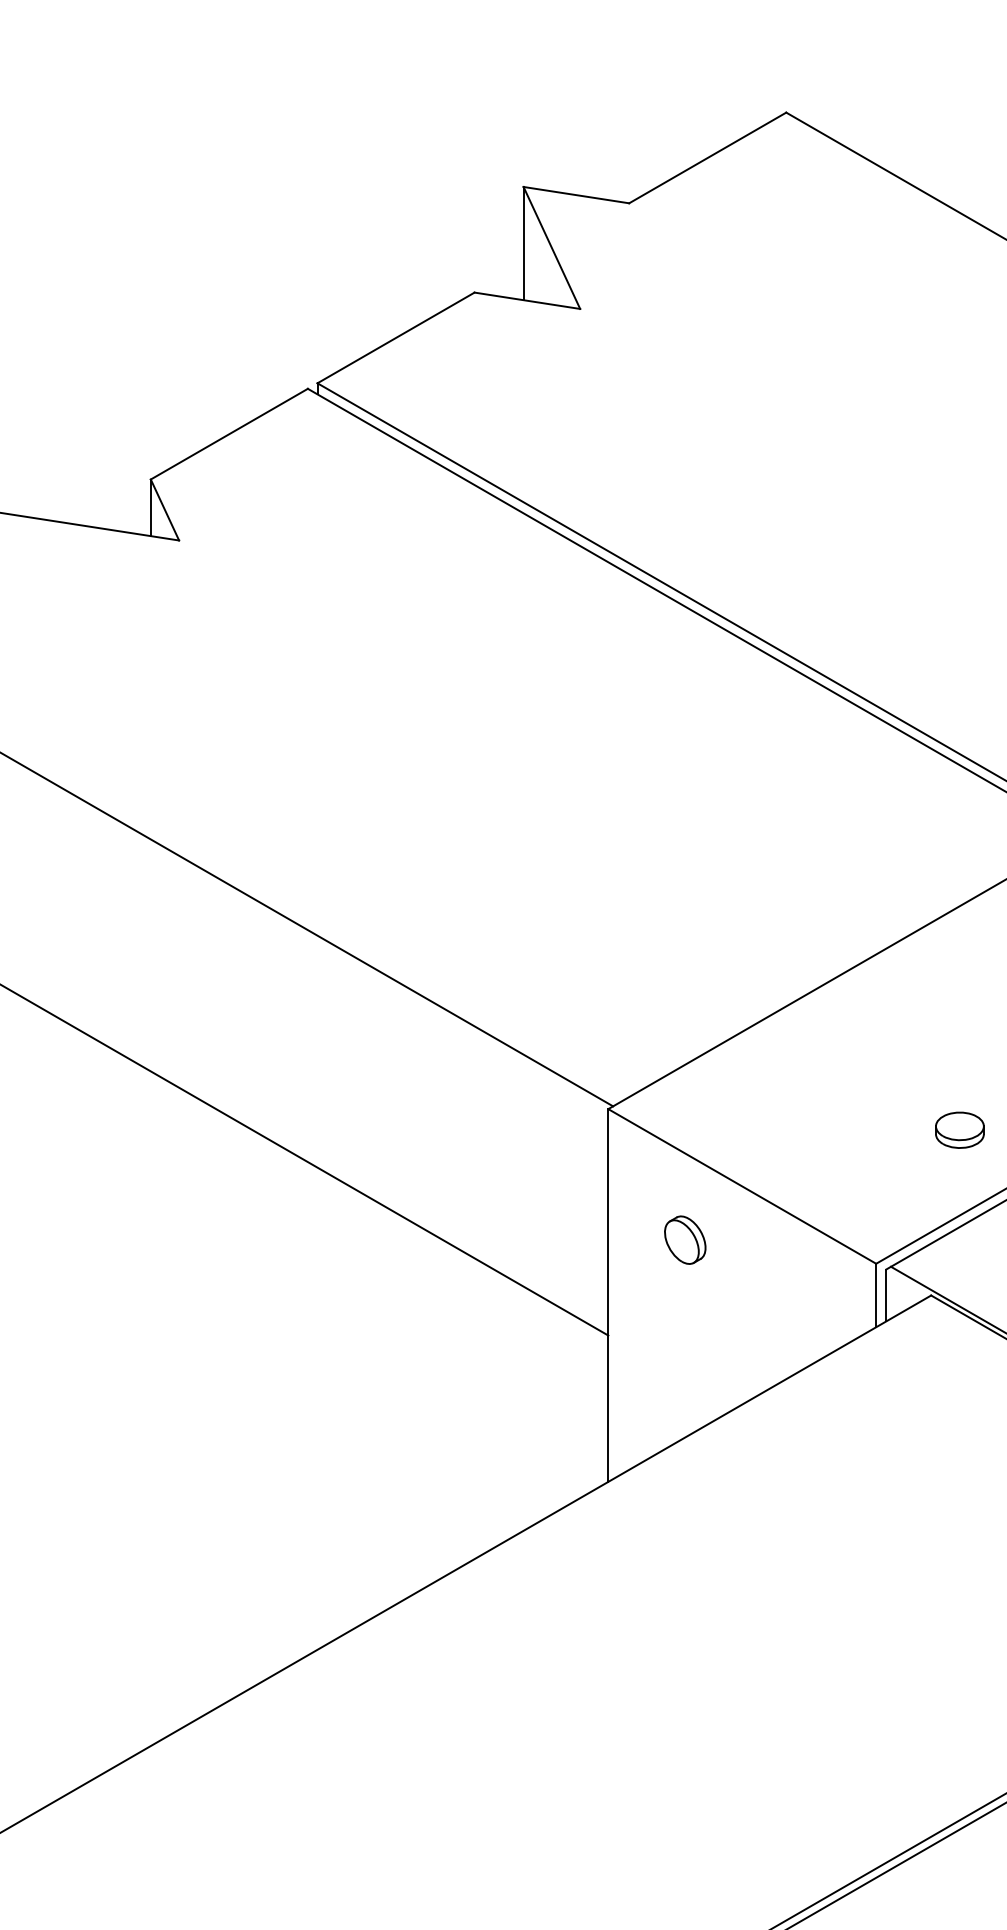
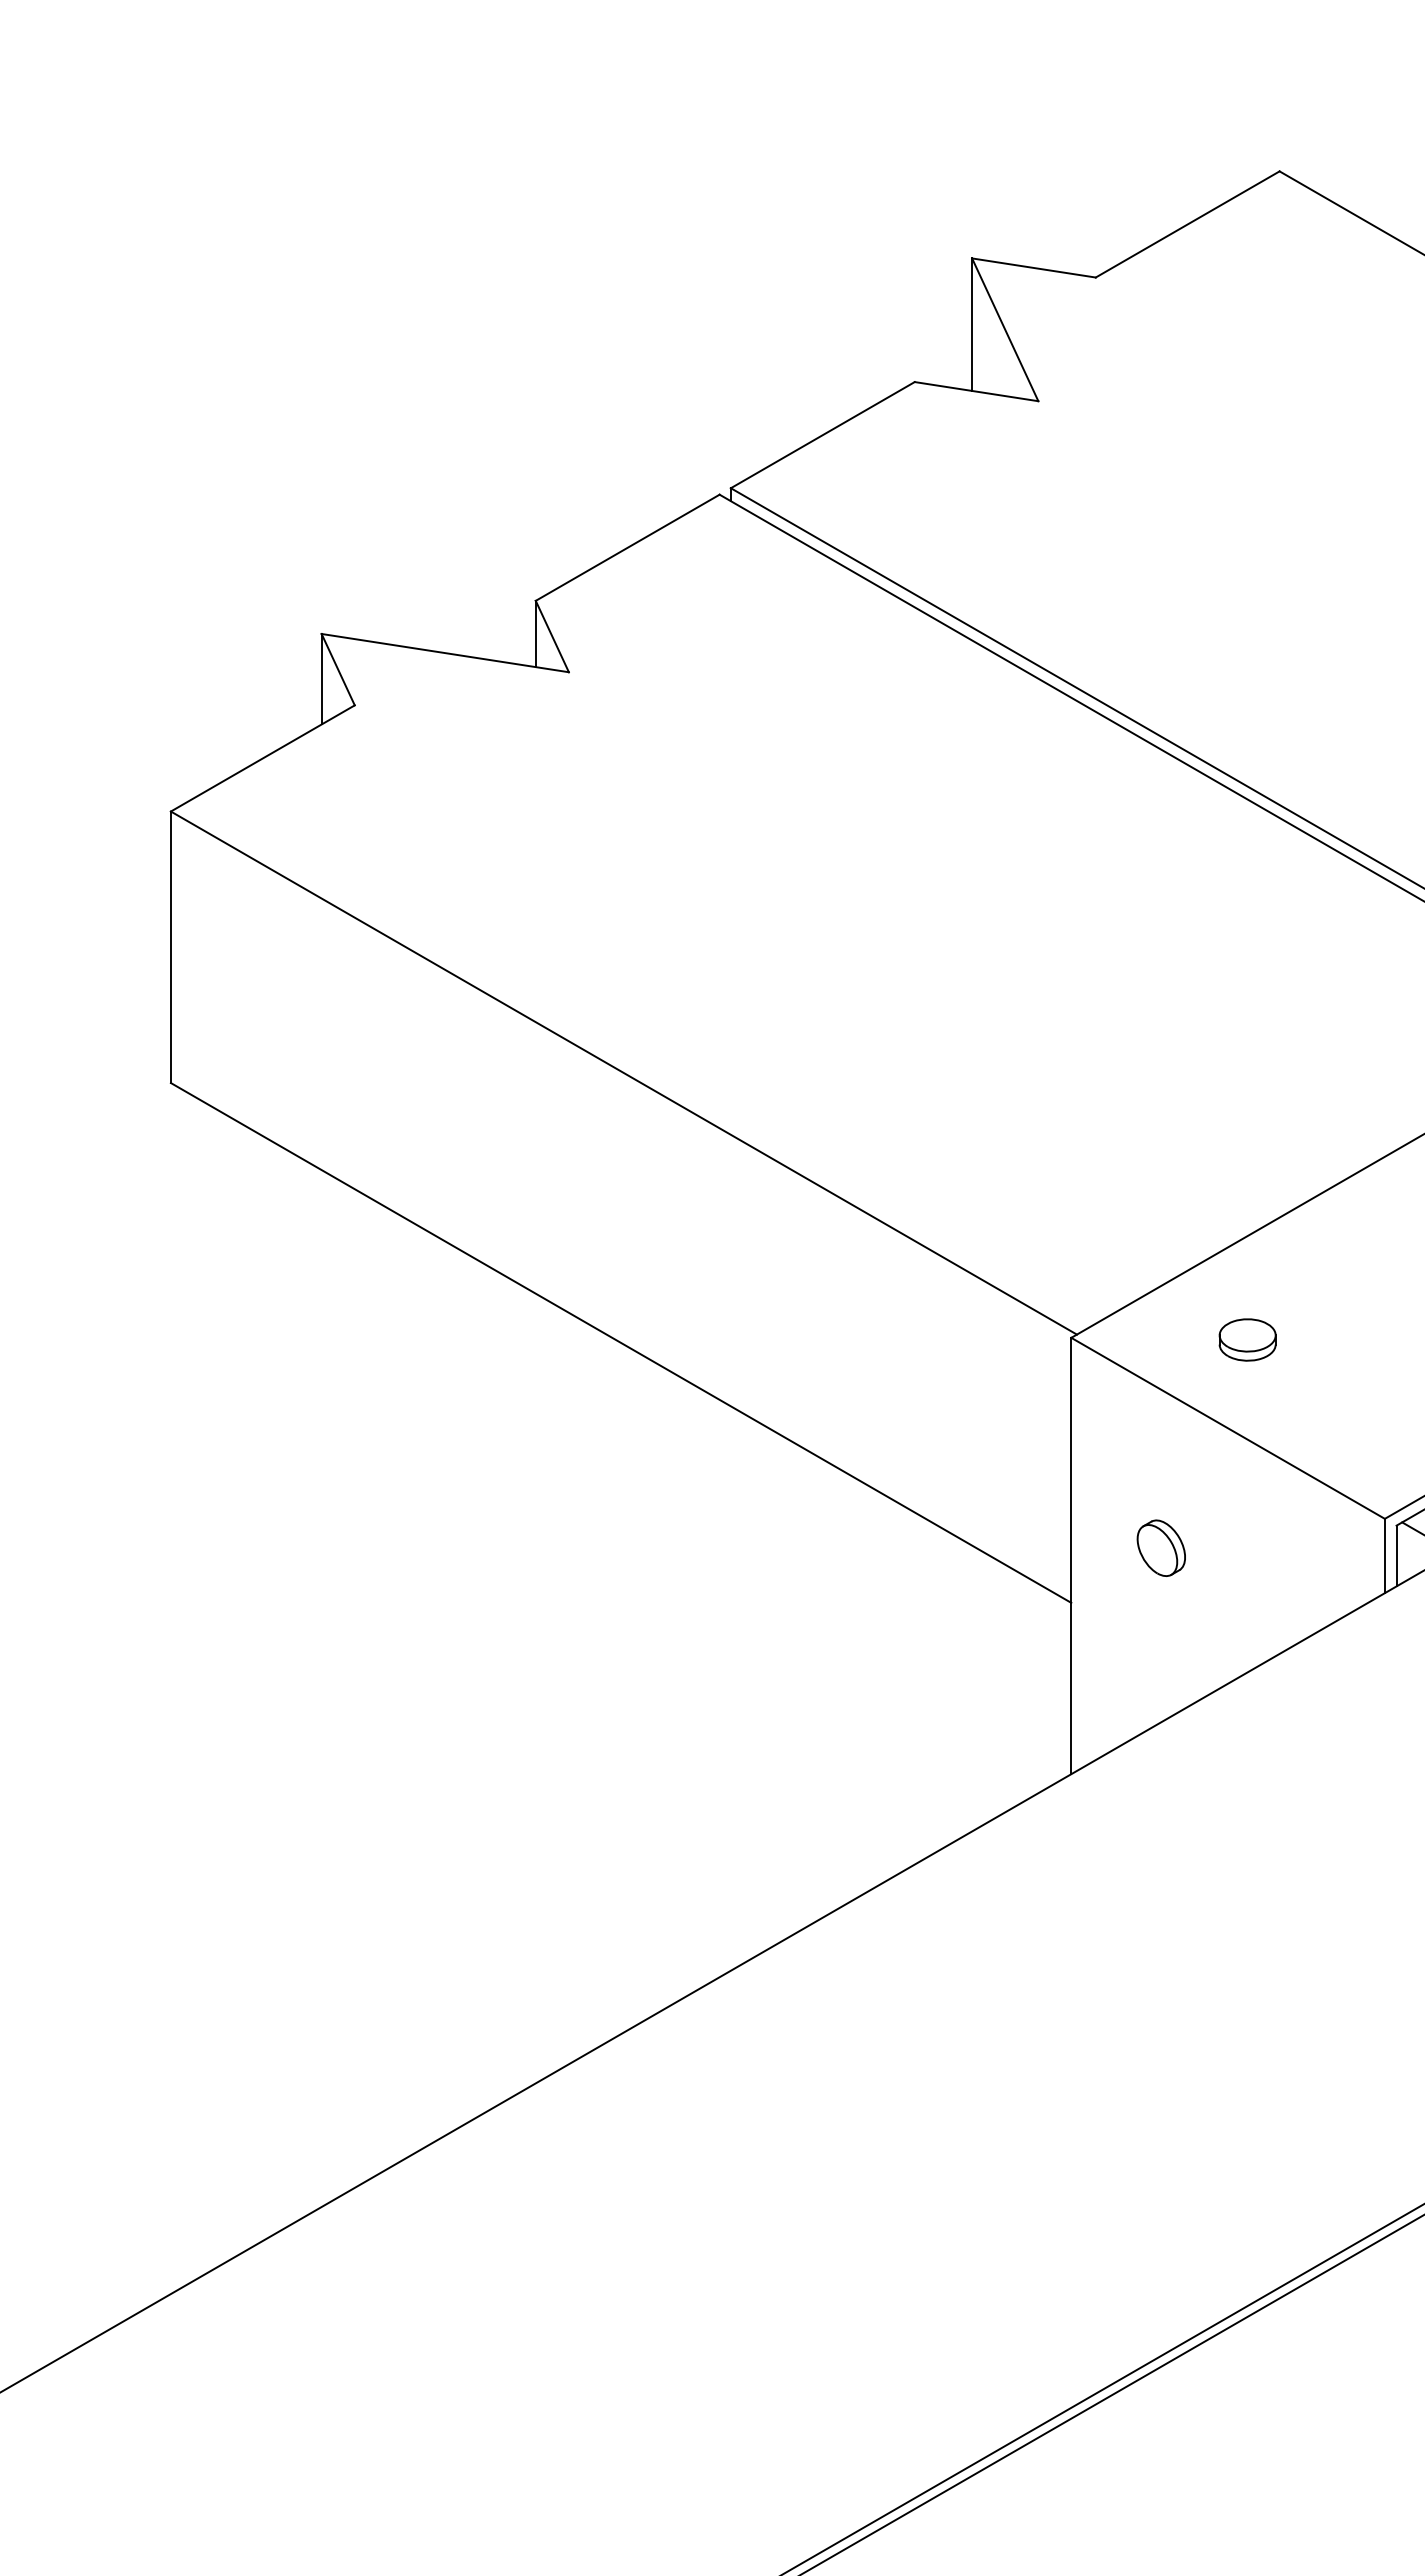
part: (758, 1110) -> (1247, 1339), added
part: (684, 1239) -> (1160, 1547), moved

